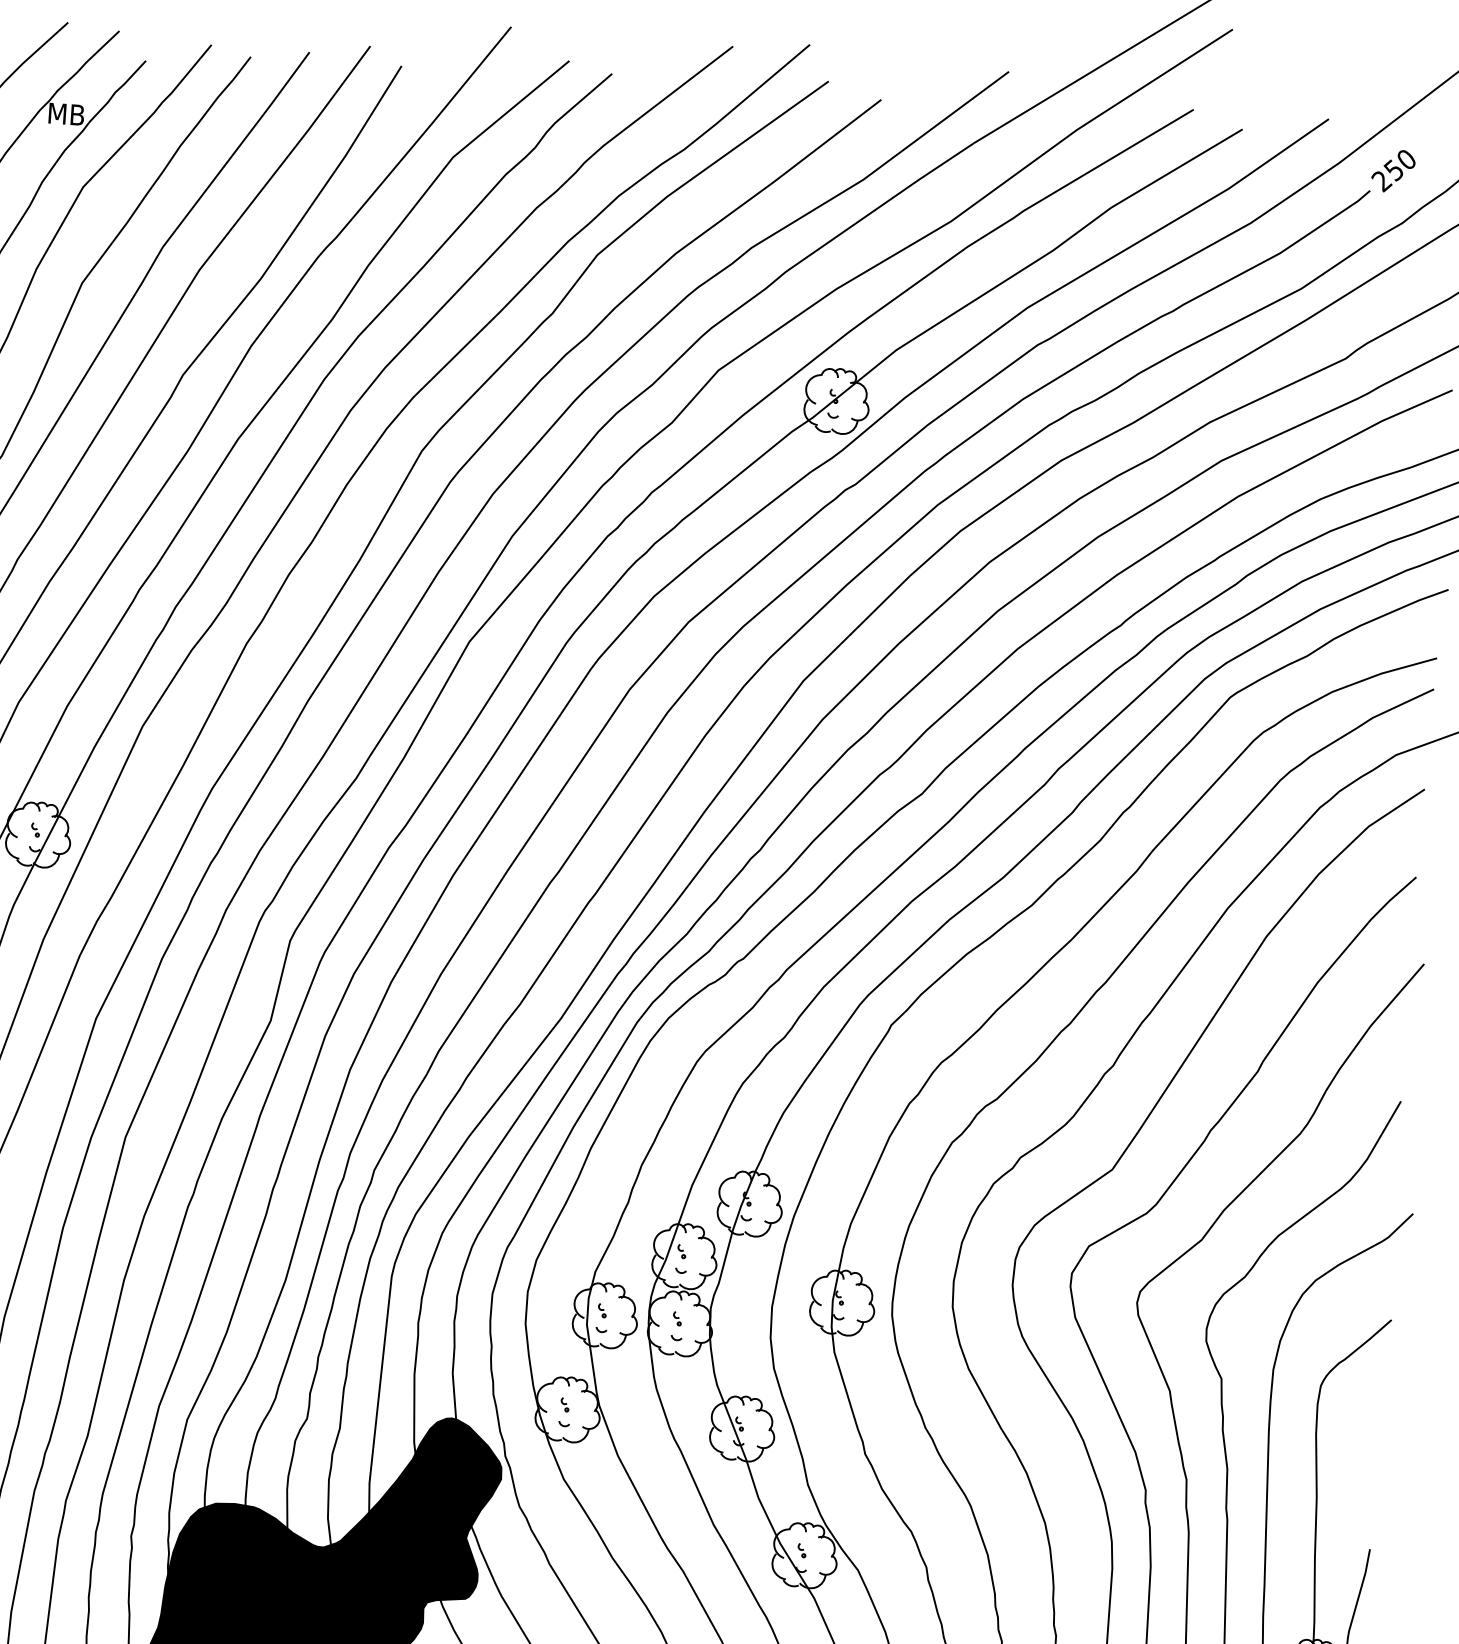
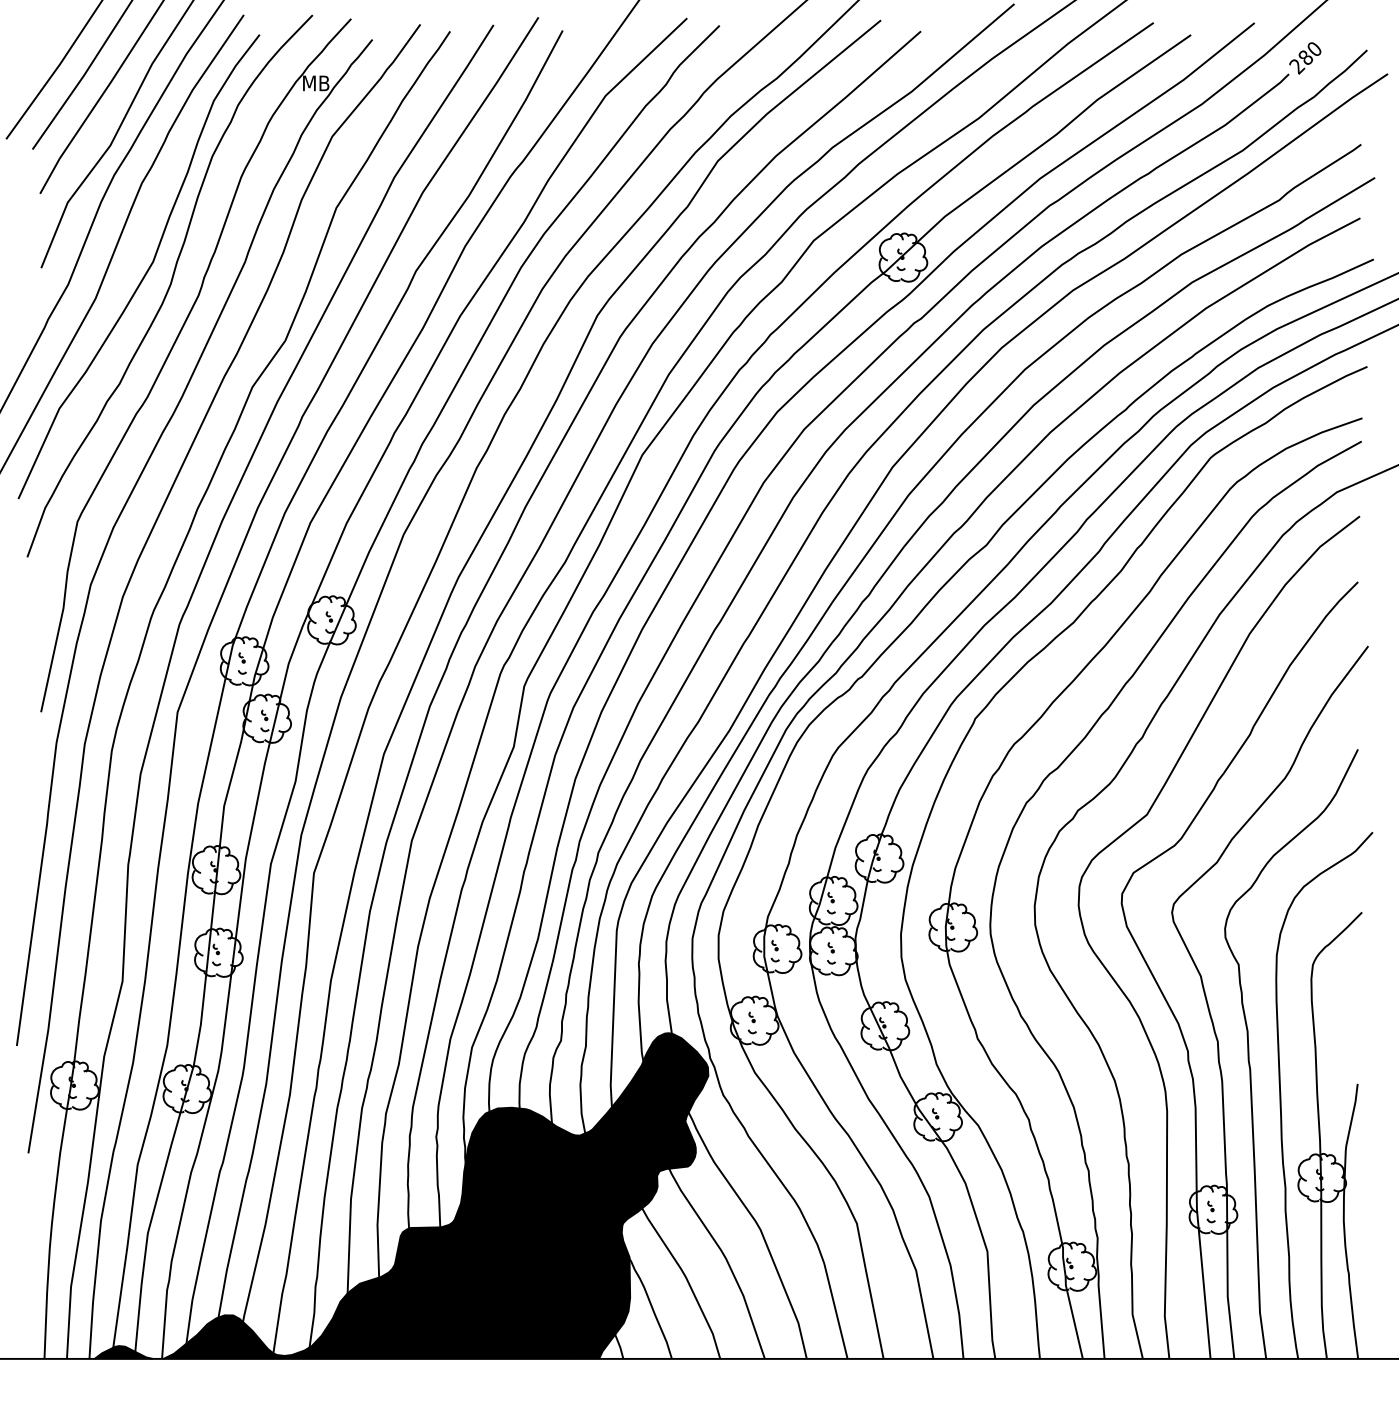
text: (1393, 169) -> (1305, 57), 250 -> 280

